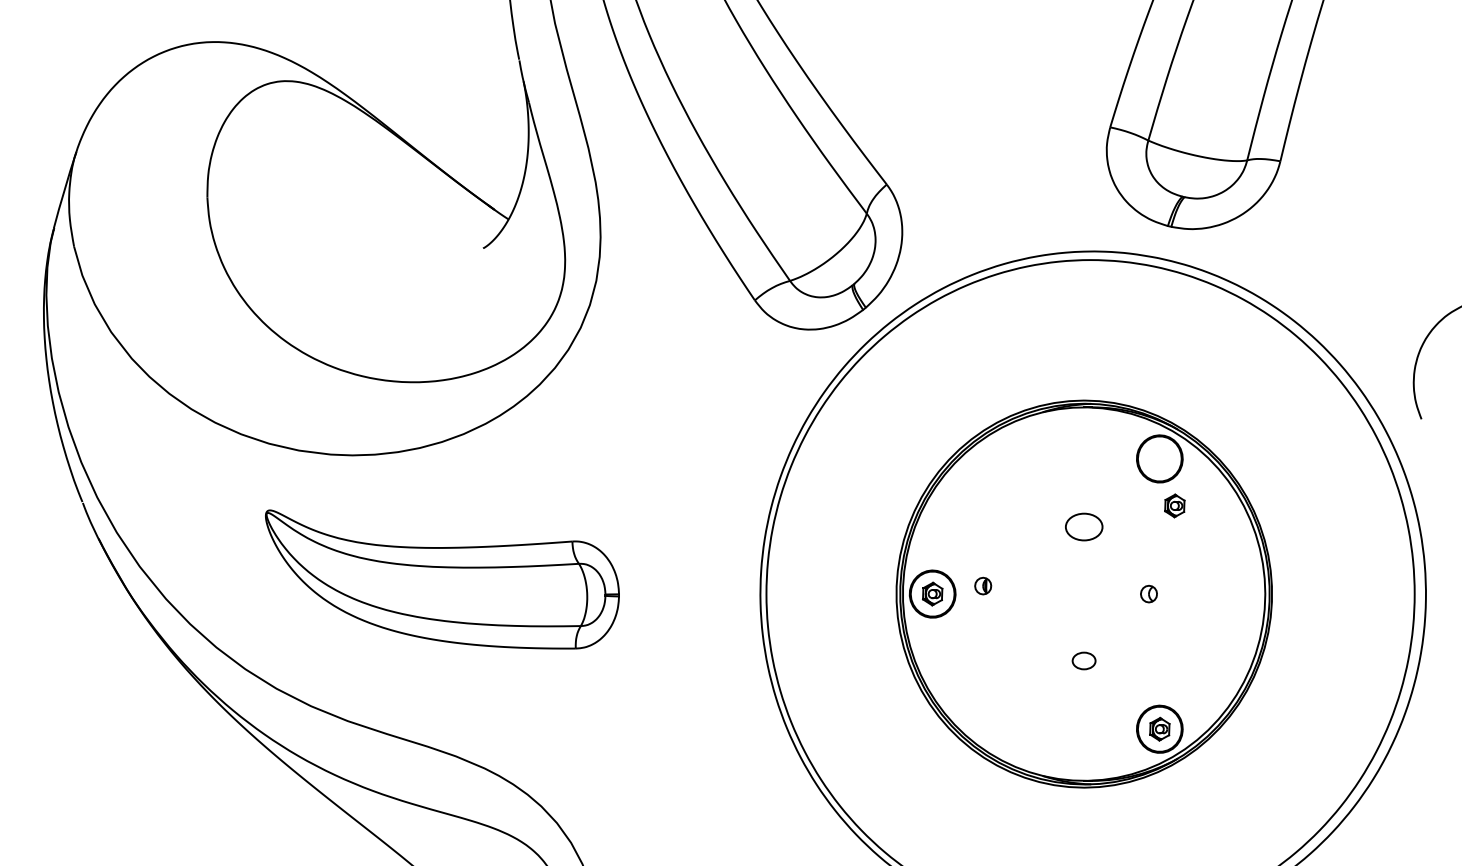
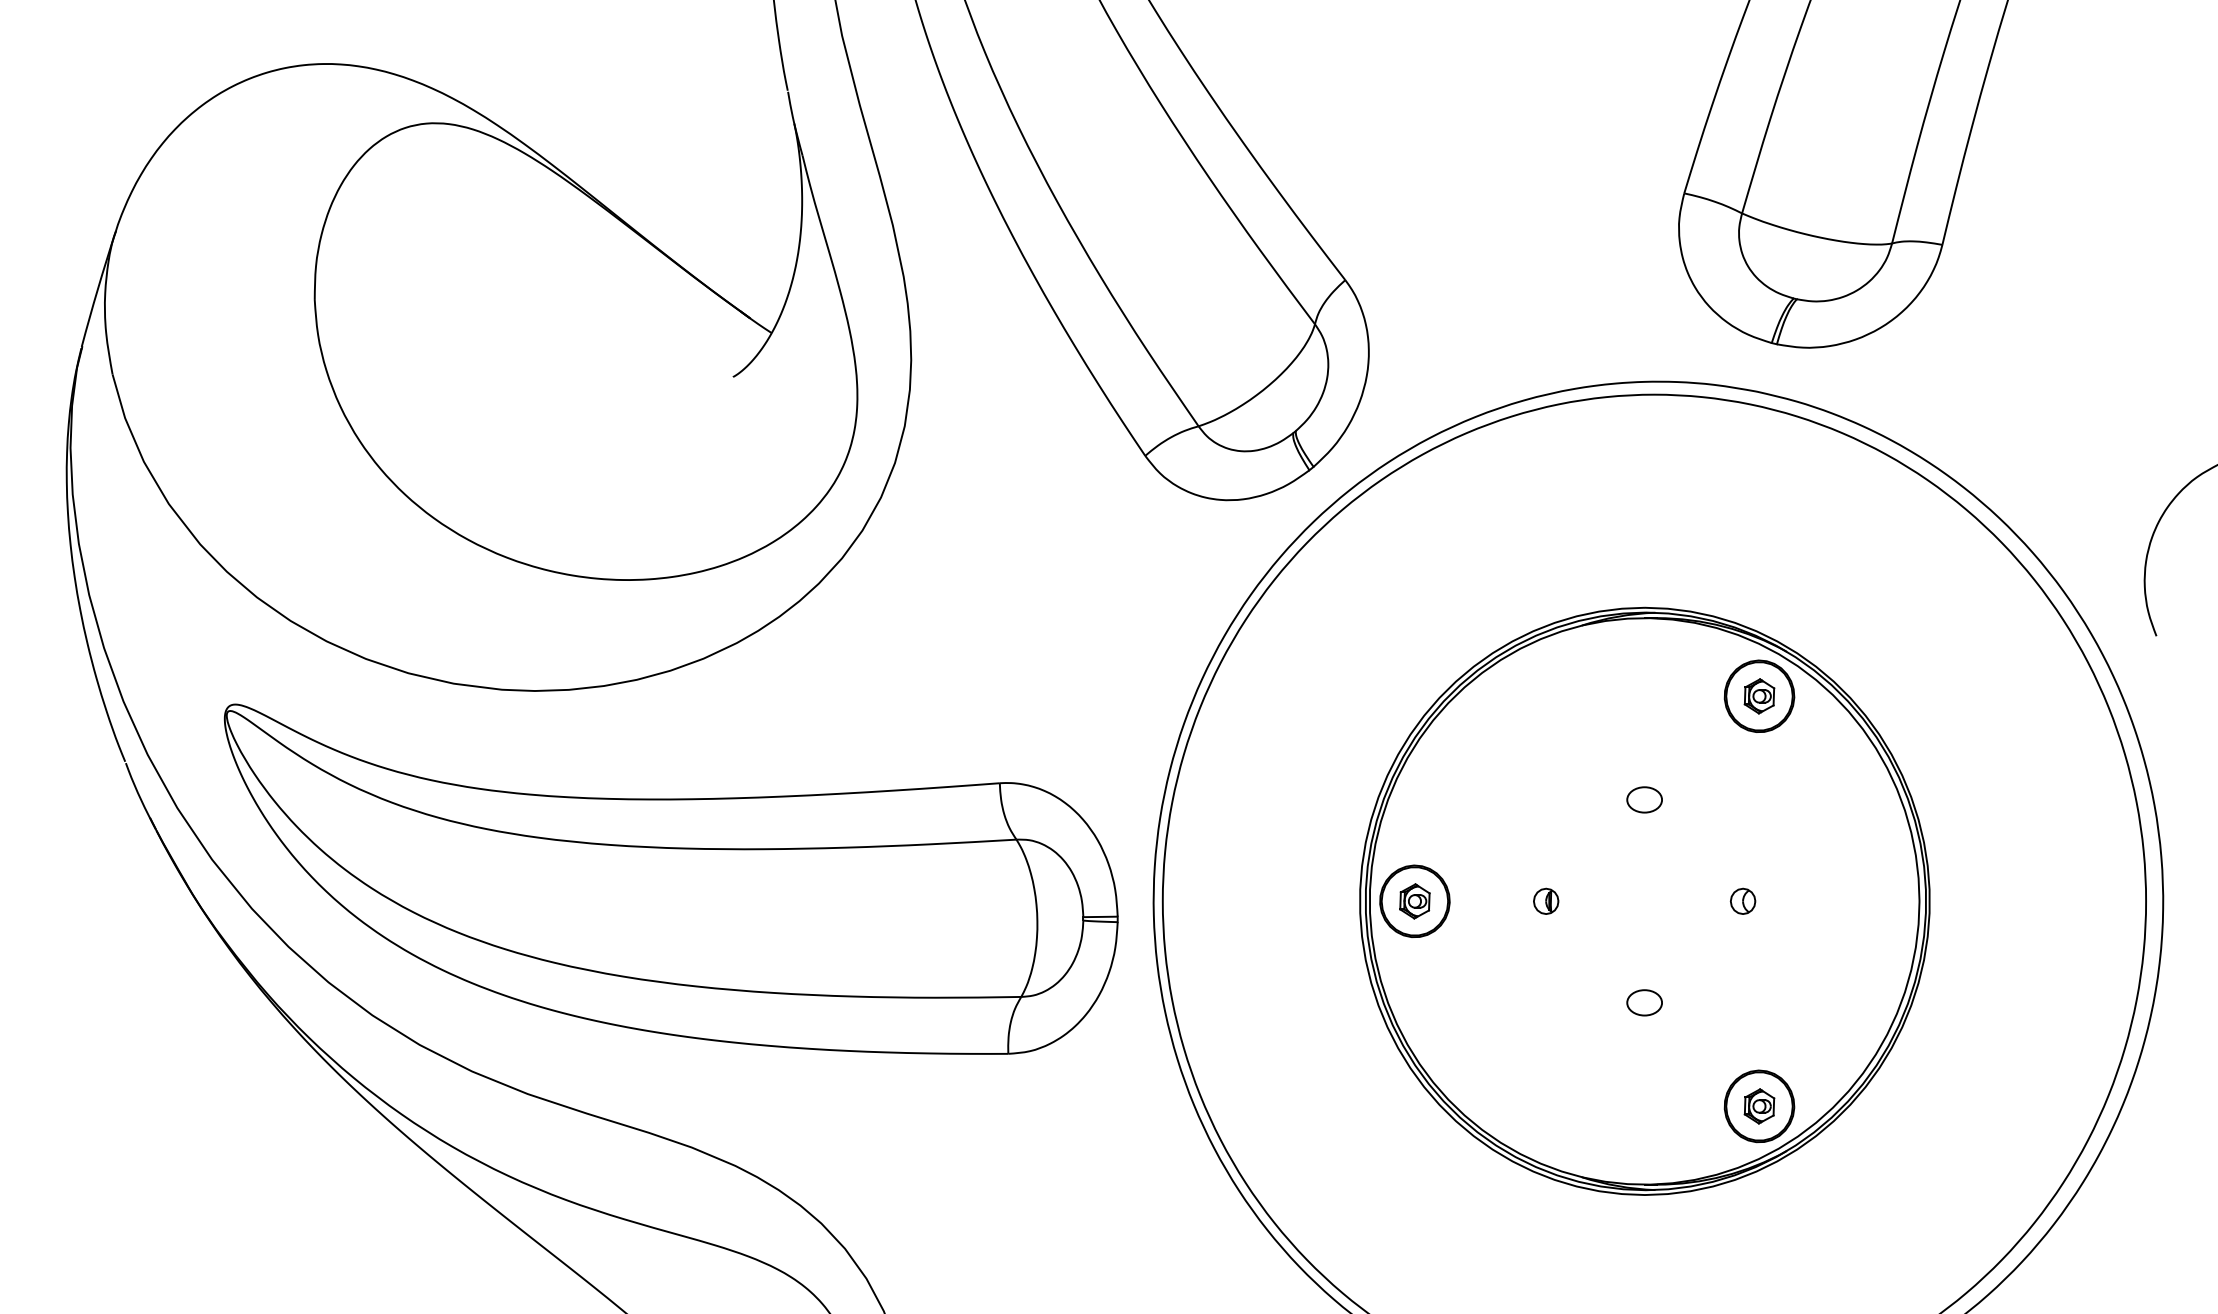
part: (1174, 505) -> (1758, 695), moved
part: (1083, 527) -> (1643, 800), size x0.62
part: (442, 579) -> (671, 879), size x1.67
part: (983, 585) -> (1546, 900), moved

